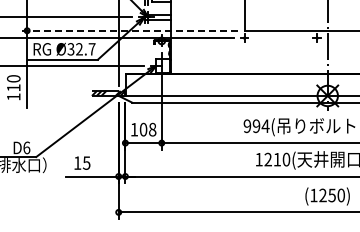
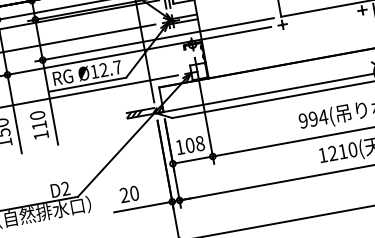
line: (129, 30) -> (154, 39), dashed -> solid
text: (70, 49) -> (94, 72), Ø32.7 -> Ø12.7
text: (26, 147) -> (65, 188), D6 -> D2
text: (81, 162) -> (128, 193), 15 -> 20

